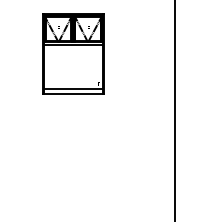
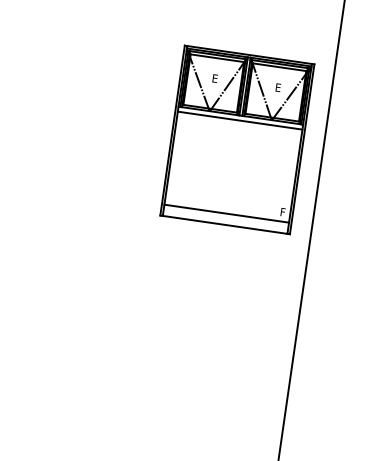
part: (73, 53) -> (237, 139), moved

